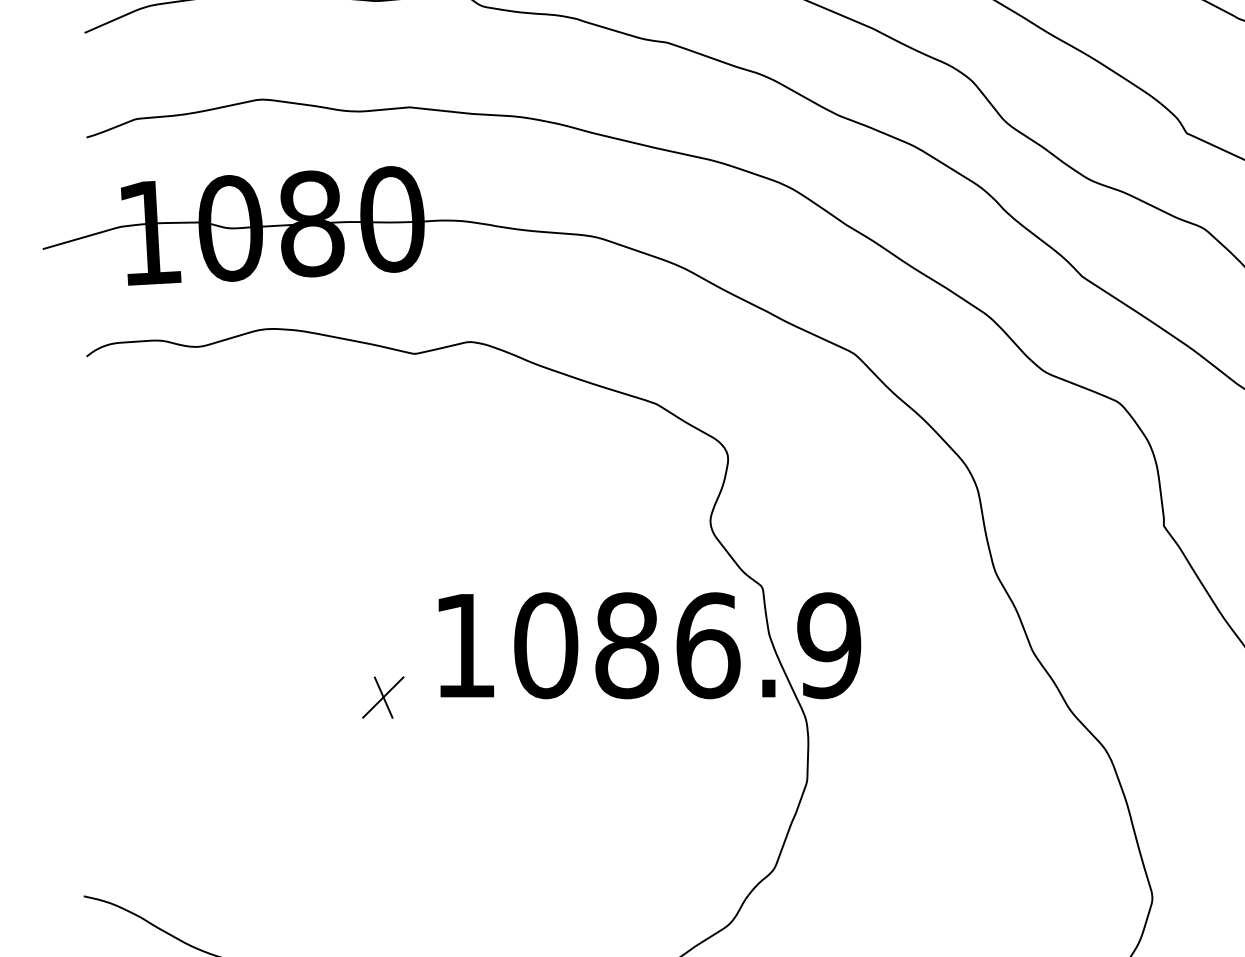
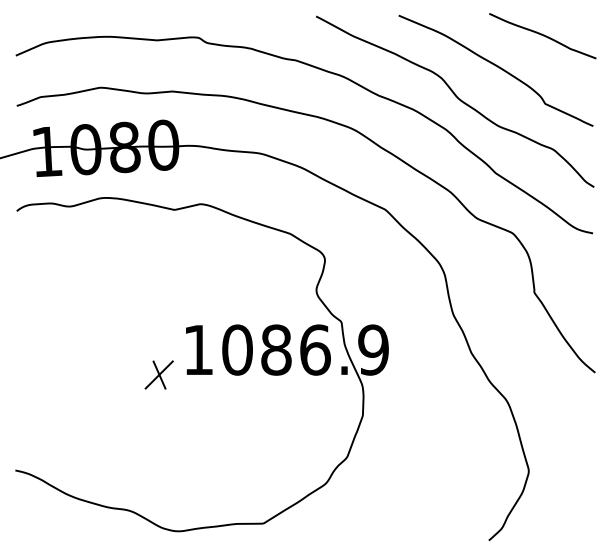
part: (383, 696) -> (159, 374), size x1.4

